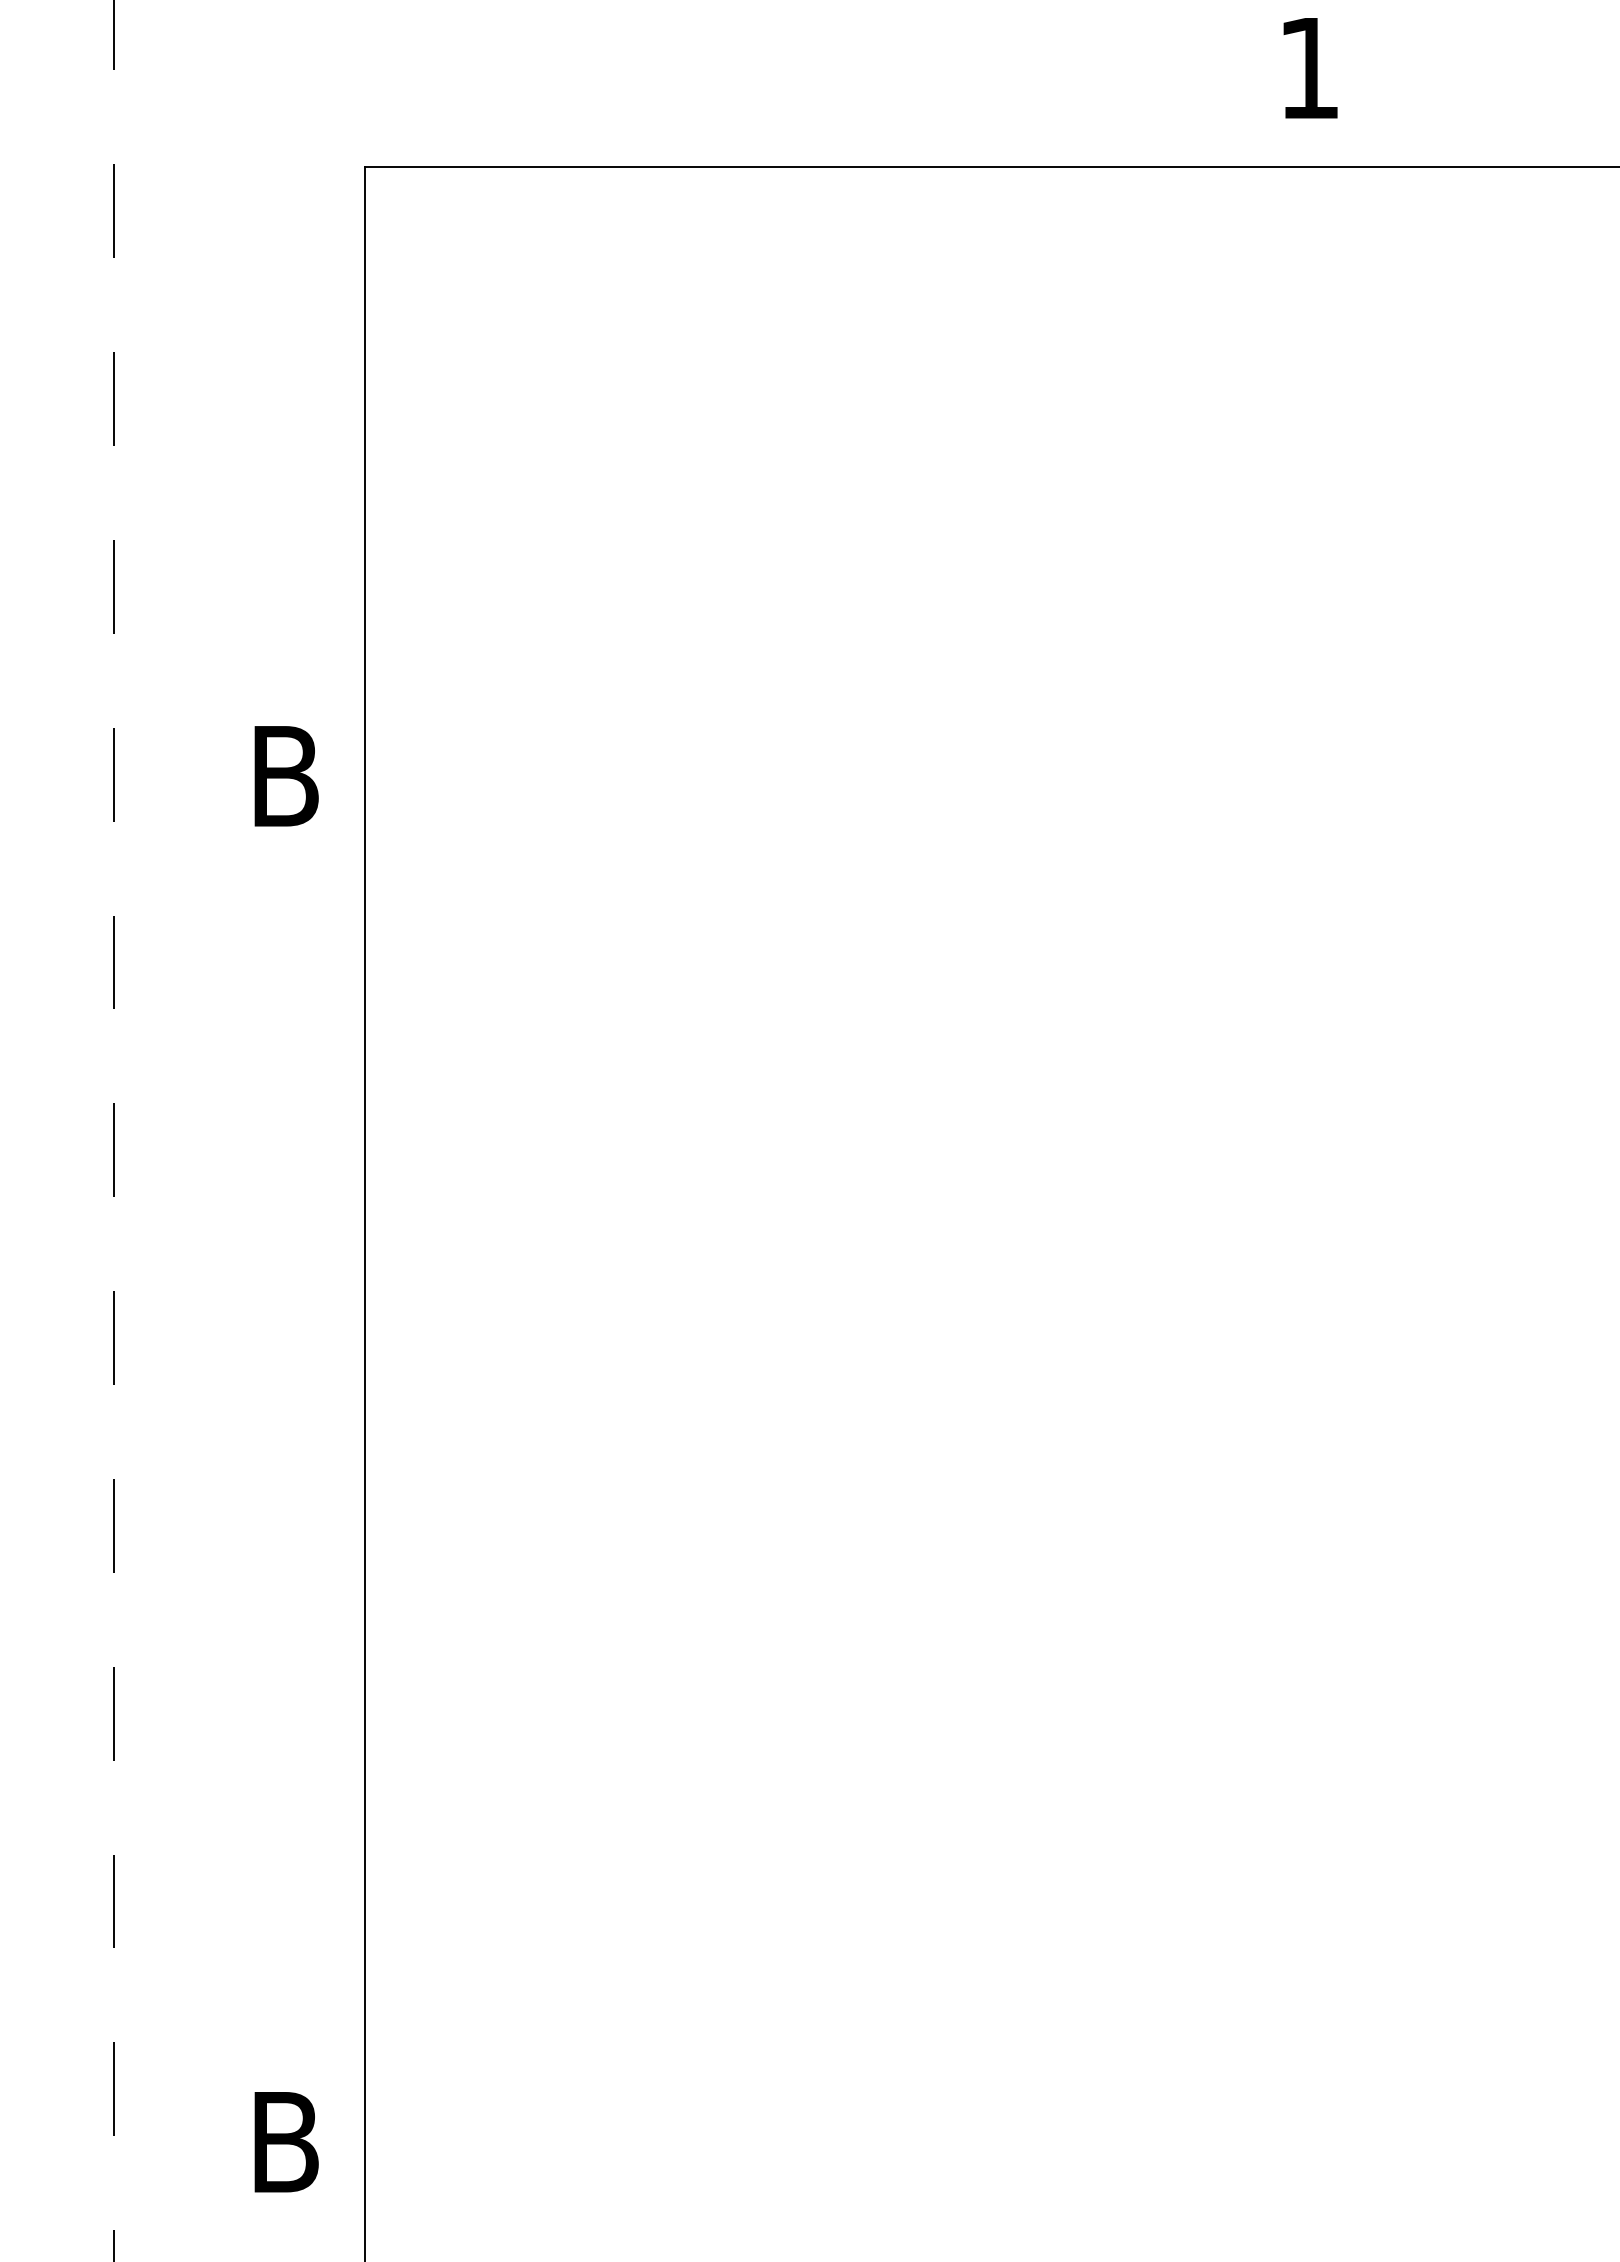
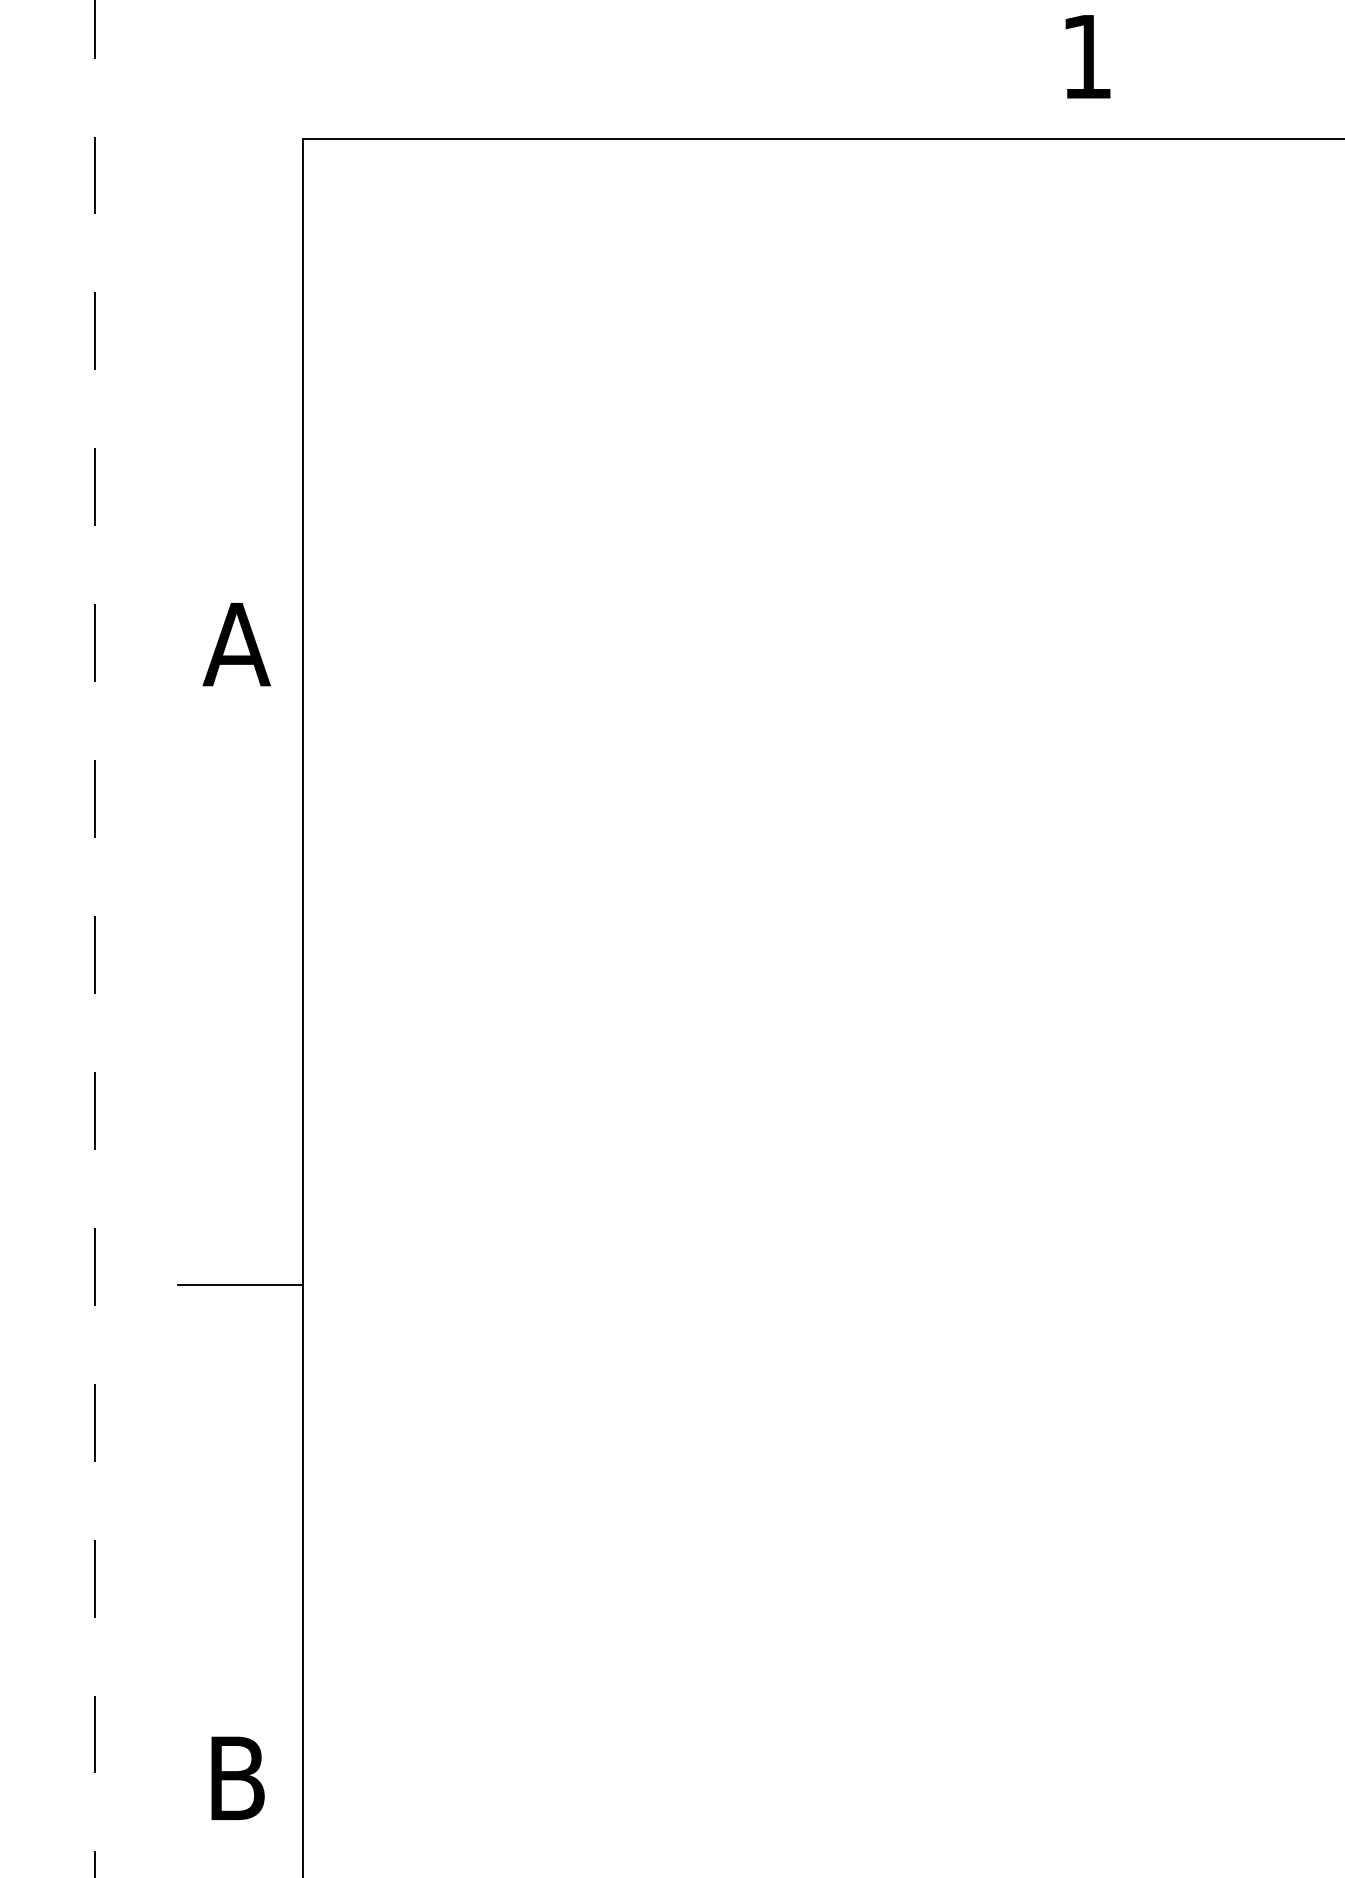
text: (284, 776) -> (236, 644), B -> A
line: (289, 1547) -> (240, 1284), added

